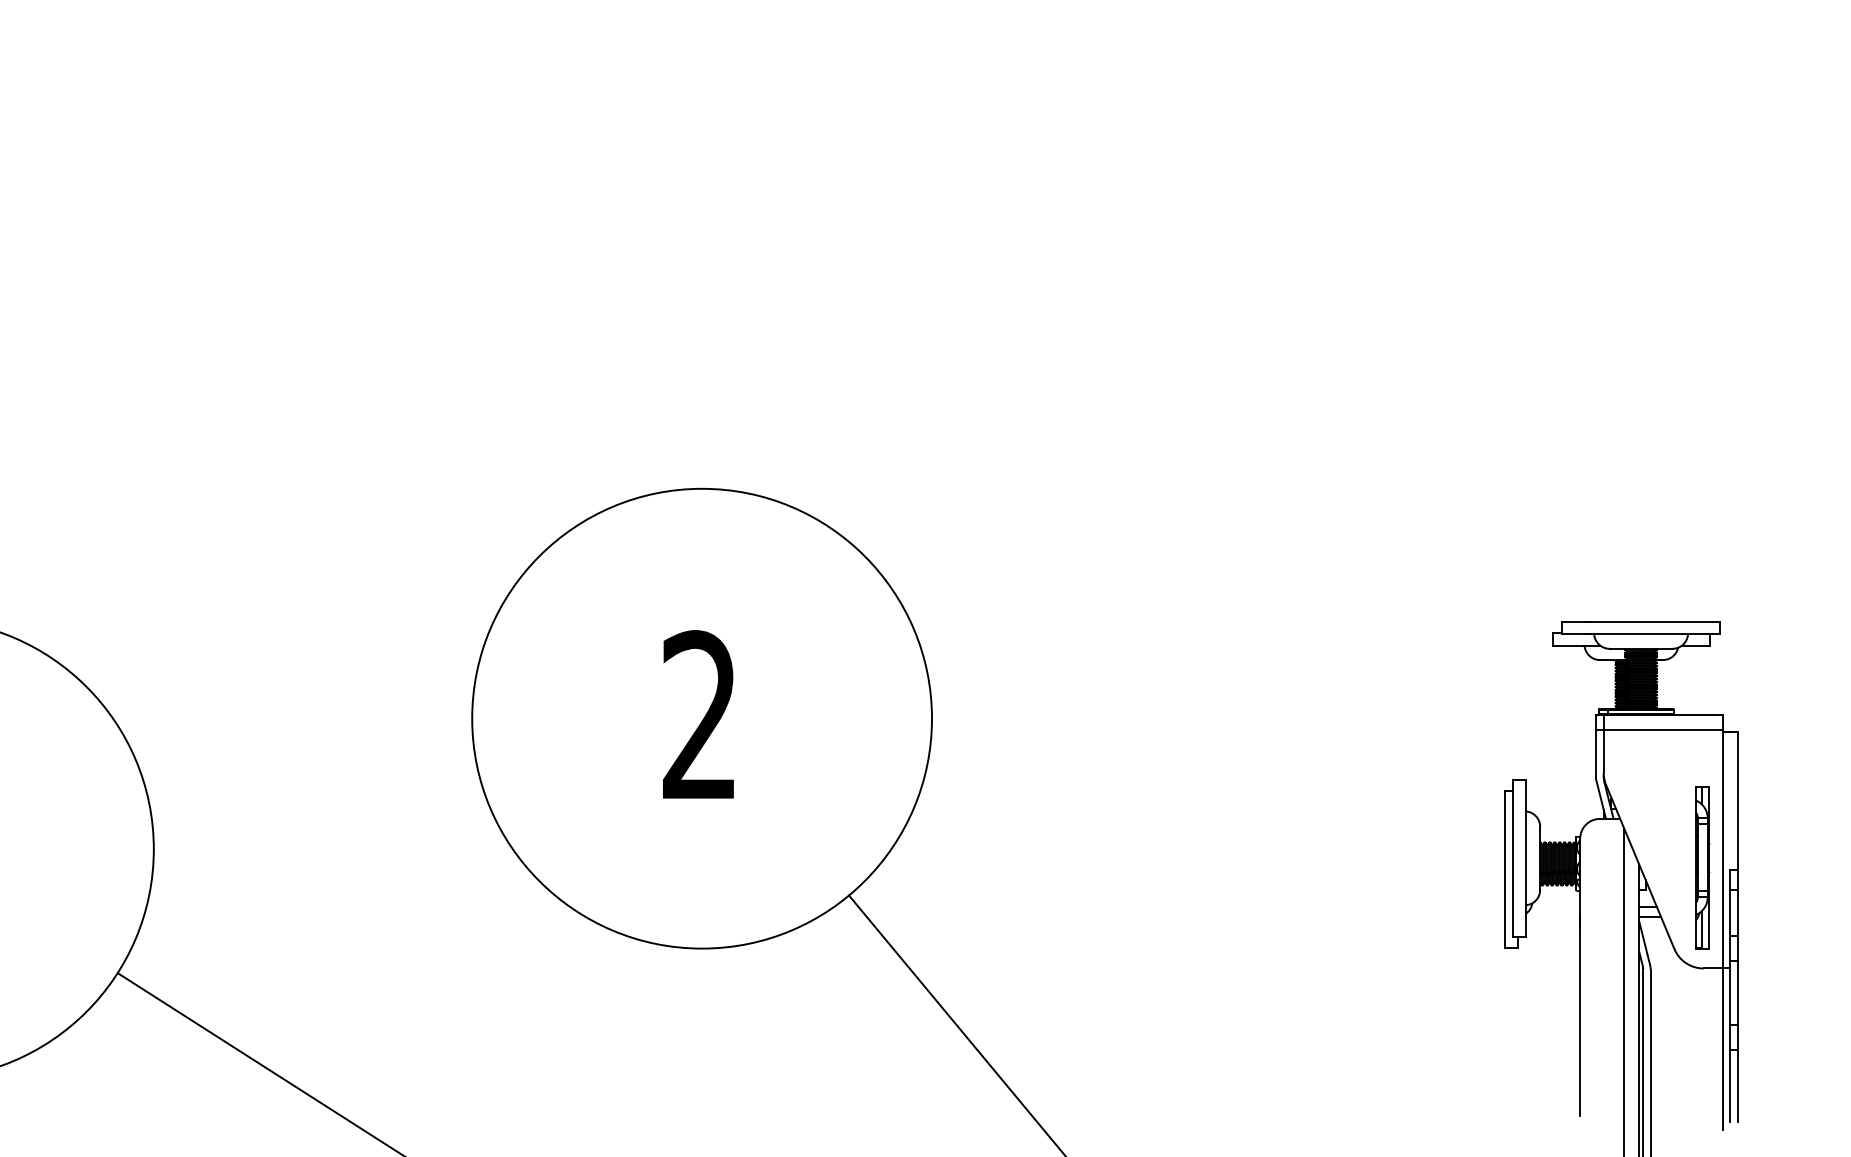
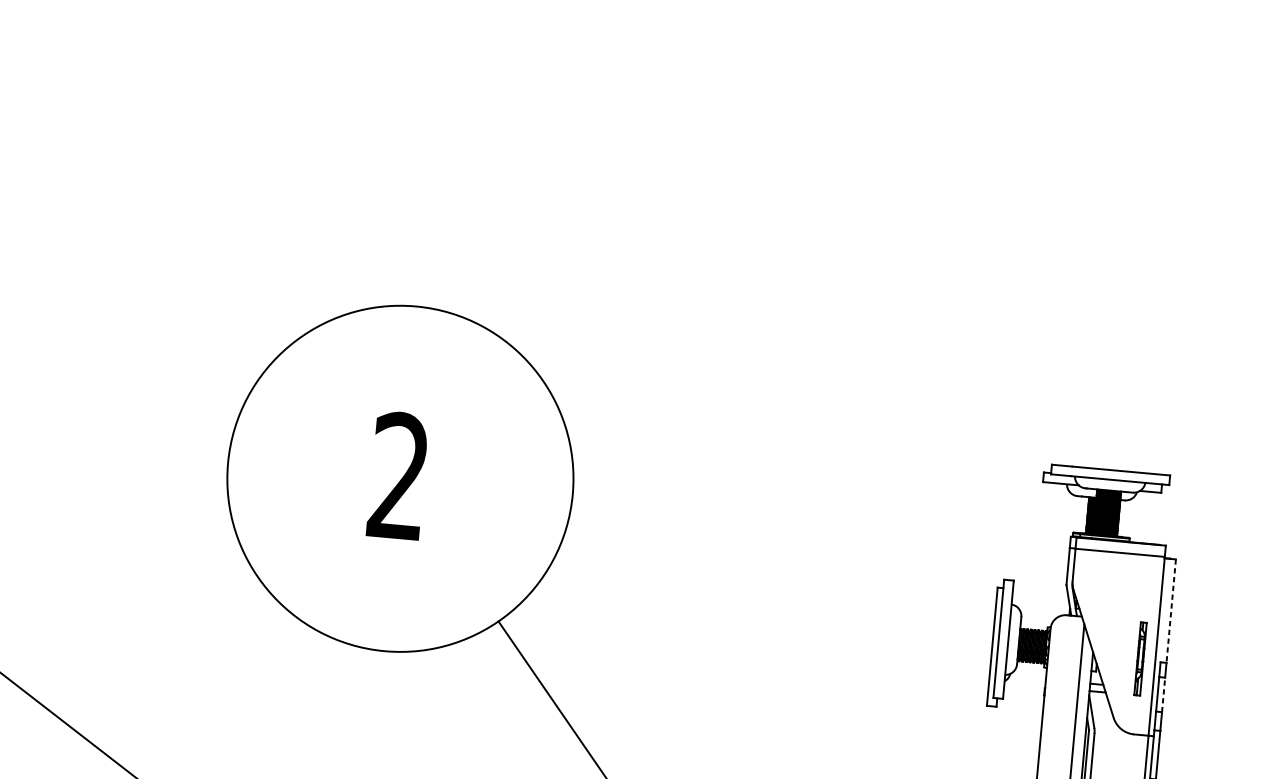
line: (1737, 800) -> (1171, 610), solid -> dashed
part: (1702, 867) -> (1140, 658), size x0.6
line: (1737, 912) -> (1163, 694), solid -> dashed

